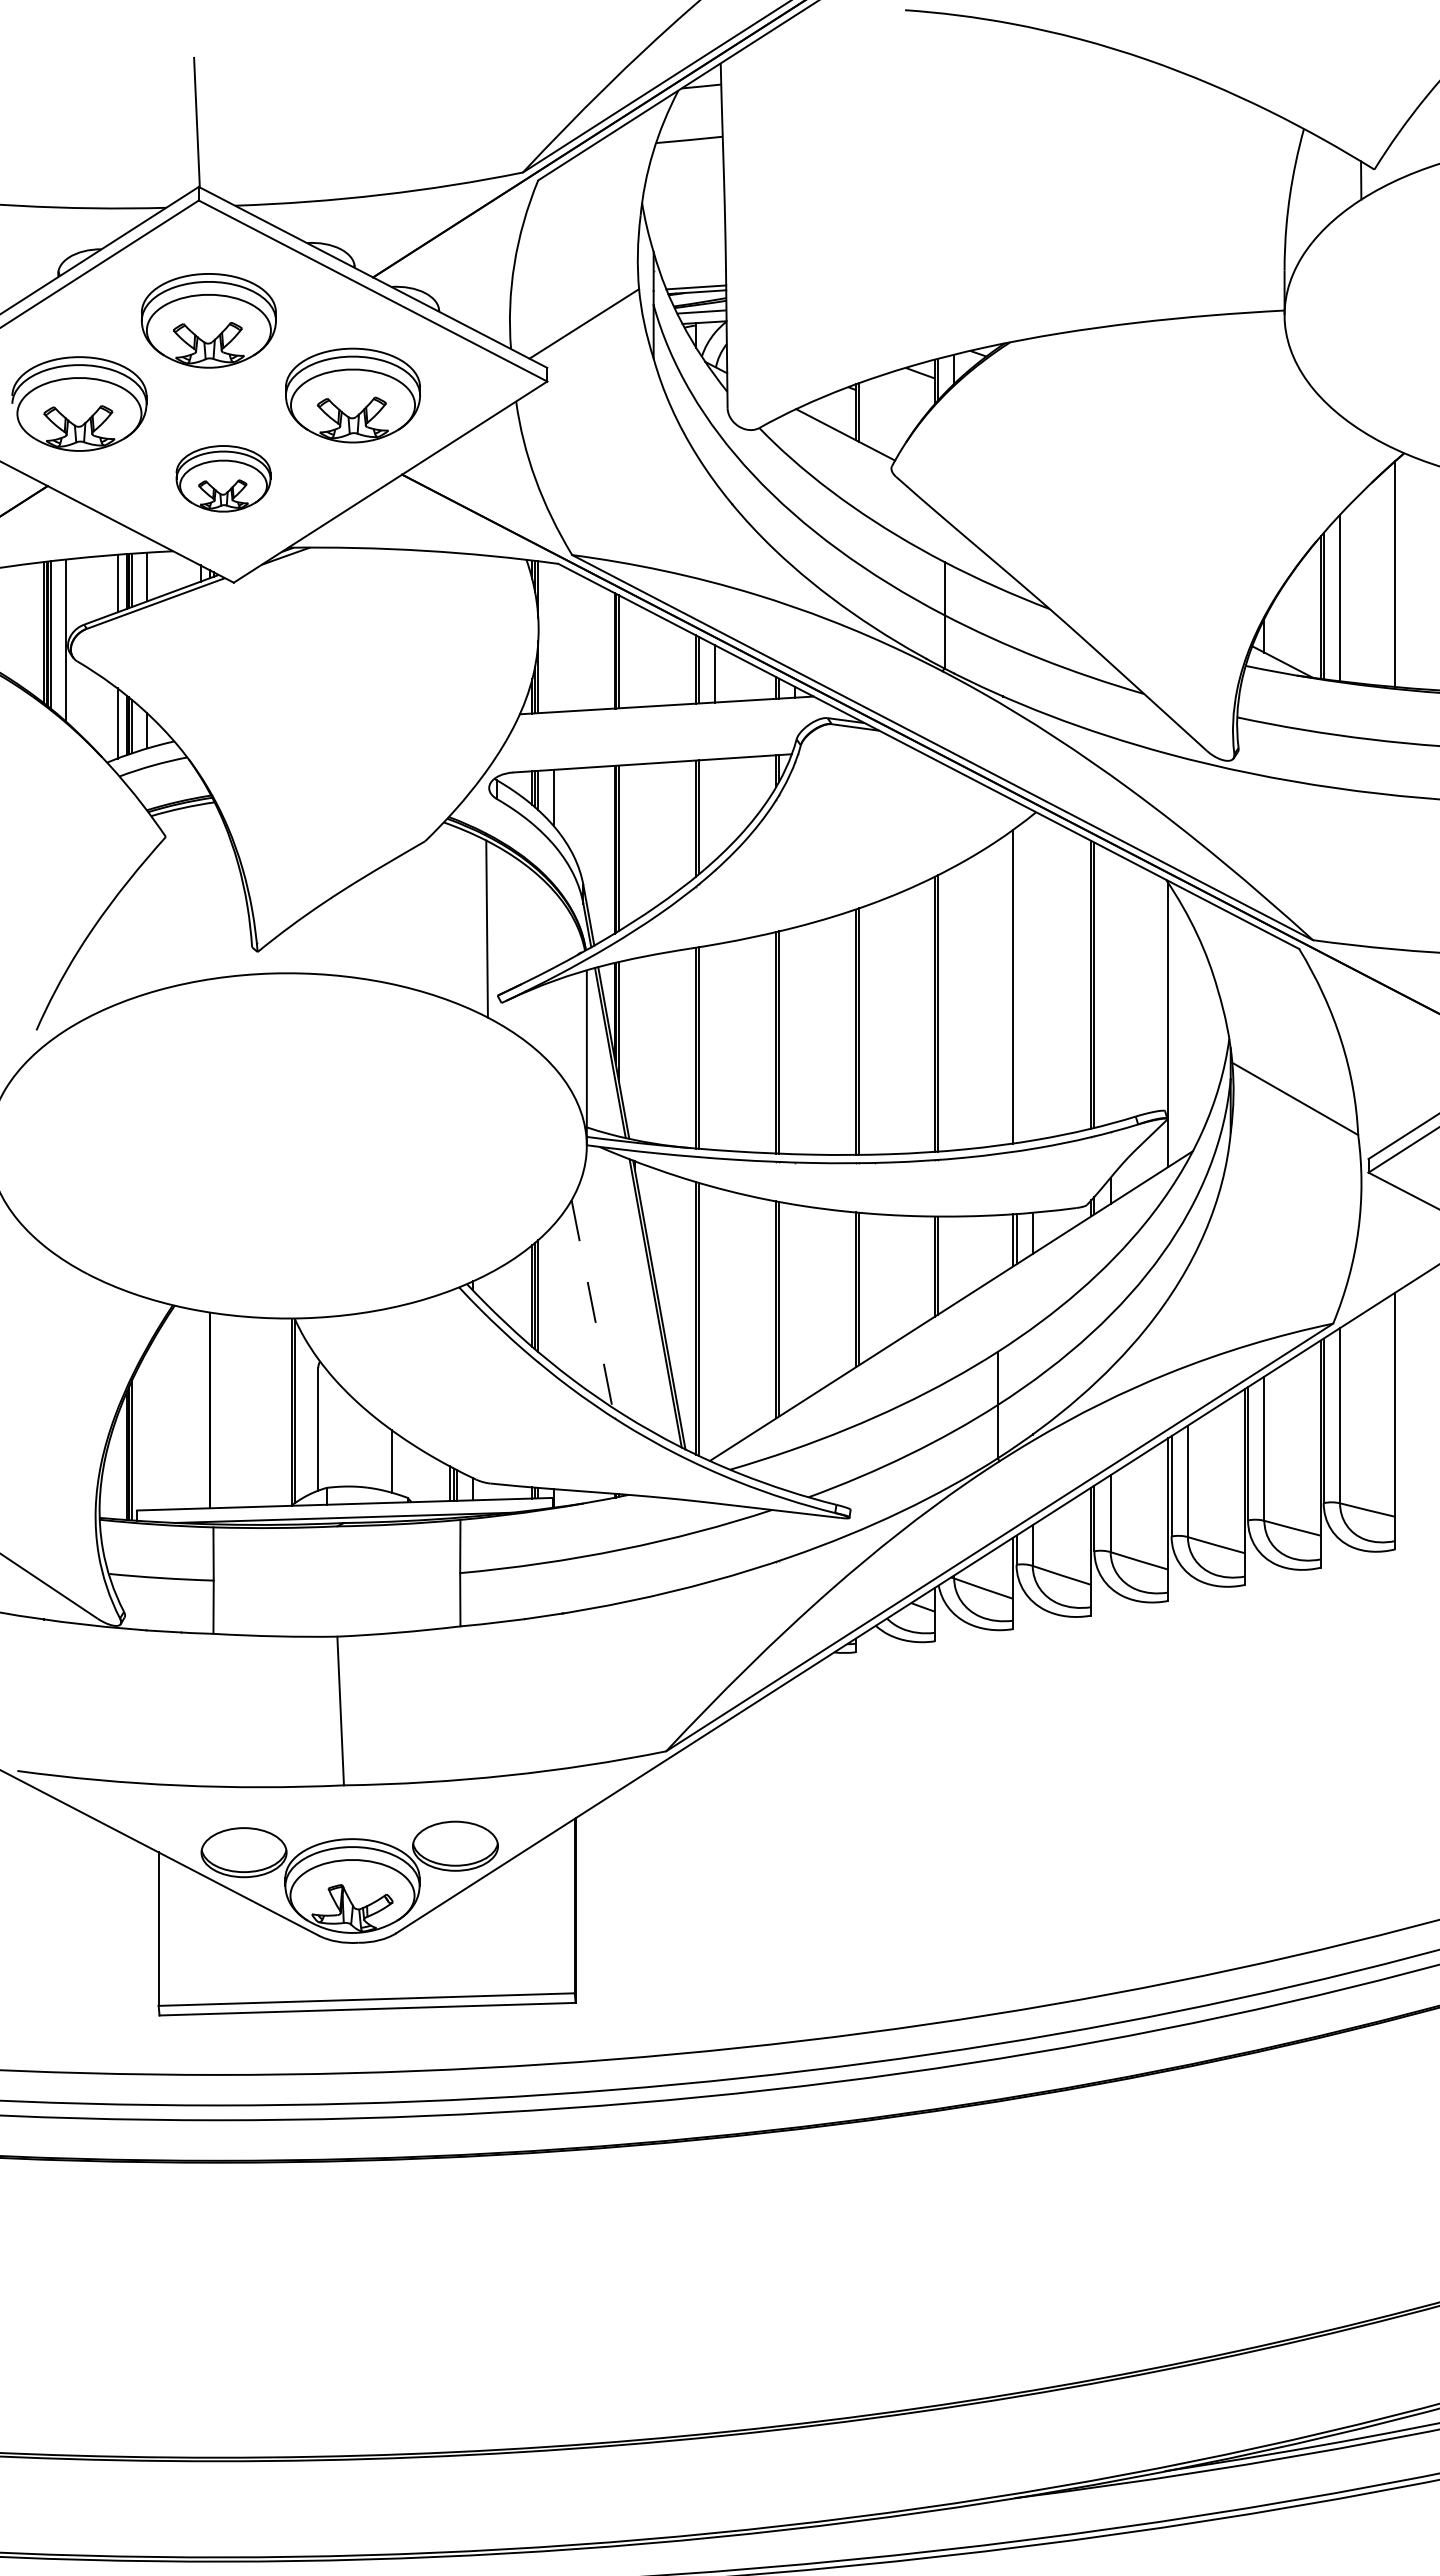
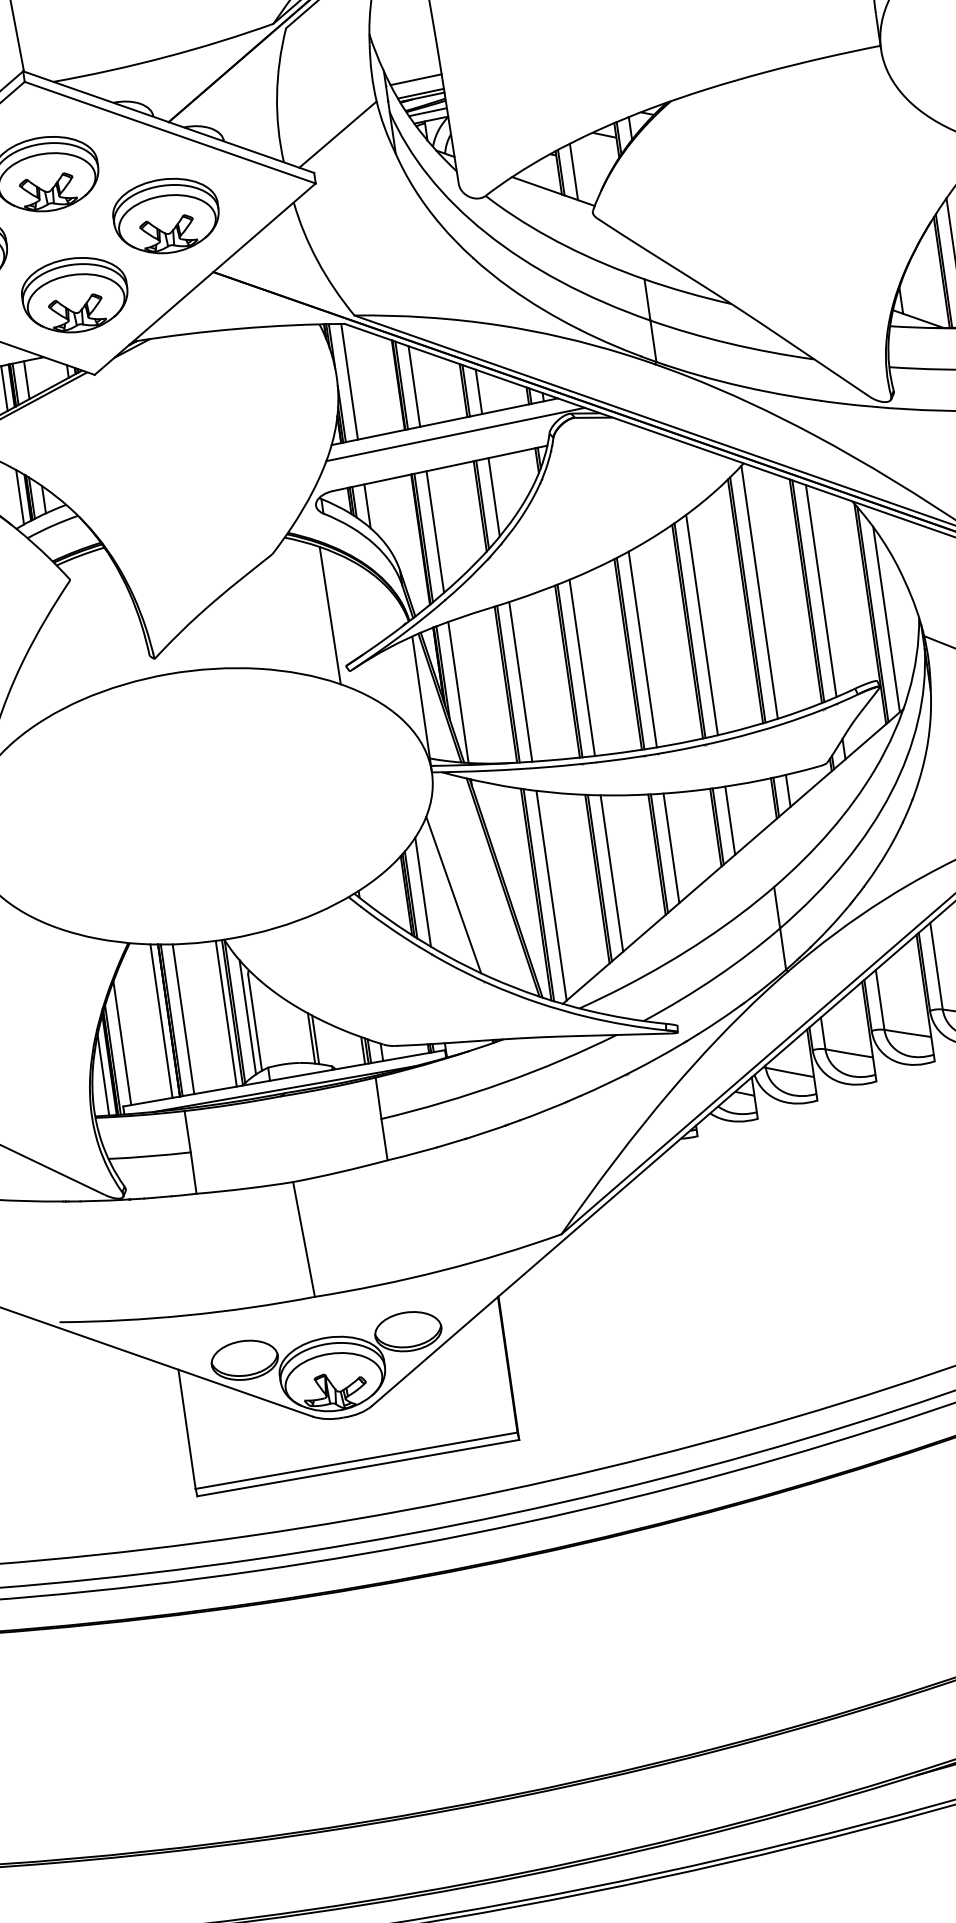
line: (692, 268) -> (415, 79), added
line: (875, 413) -> (574, 171), added
part: (223, 478) -> (75, 295), size x1.43
line: (553, 637) -> (349, 381), added
line: (634, 655) -> (414, 386), added
line: (677, 723) -> (455, 434), added
line: (715, 809) -> (494, 497), added
line: (634, 842) -> (435, 531), added
line: (1032, 977) -> (759, 592), added
line: (1016, 985) -> (747, 600), added
line: (1110, 986) -> (820, 590), added
line: (954, 1008) -> (702, 624), added
line: (1171, 1026) -> (872, 614), added
line: (875, 1028) -> (643, 649), added
line: (1187, 1034) -> (886, 619), added
line: (795, 1040) -> (582, 667), added
line: (715, 1047) -> (520, 682), added
line: (634, 1049) -> (458, 692), added
line: (954, 1260) -> (730, 820), added
line: (875, 1284) -> (671, 848), added
line: (553, 1294) -> (422, 892), added
line: (592, 1303) -> (454, 894), dashed -> solid
line: (795, 1305) -> (611, 873), added
line: (715, 1322) -> (551, 895), added
line: (200, 1409) -> (161, 1020), added
line: (213, 1410) -> (171, 1020), added
line: (228, 1411) -> (183, 1019), added
line: (283, 1412) -> (226, 1013), added
line: (310, 1420) -> (248, 1017), added
line: (147, 1430) -> (122, 1043), added
line: (386, 1458) -> (311, 1038), added
line: (117, 1467) -> (103, 1075), added

